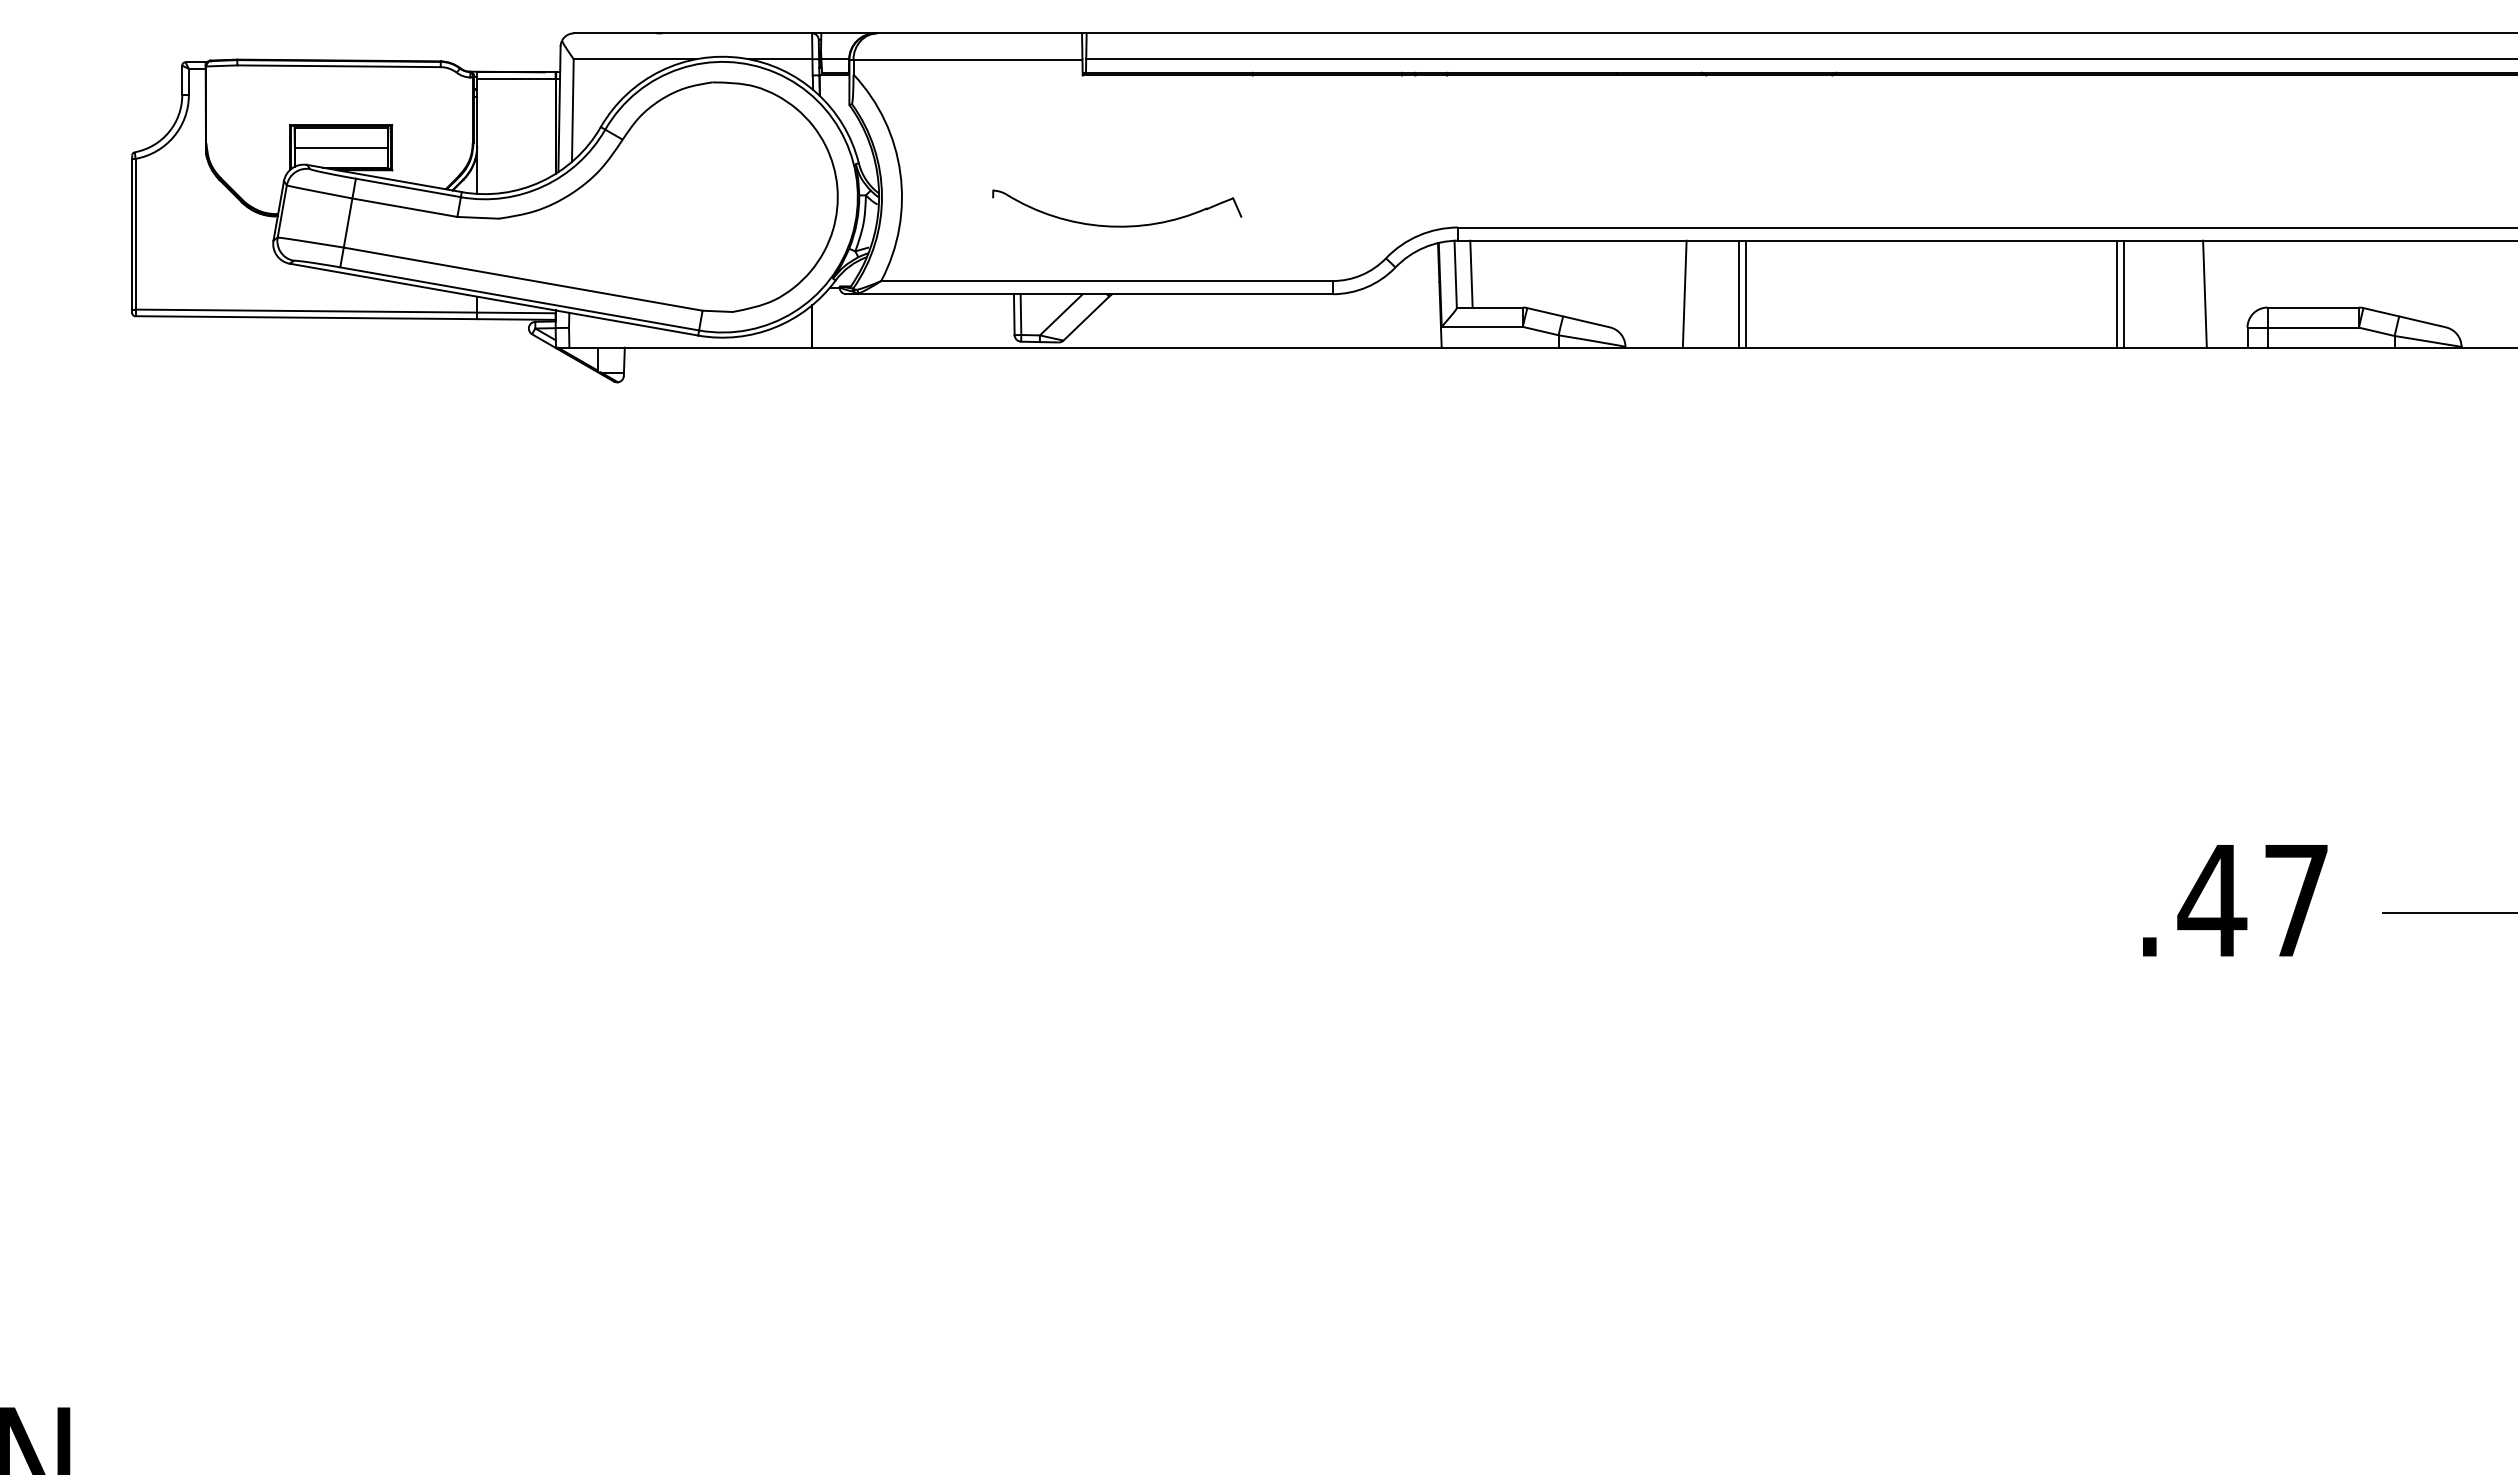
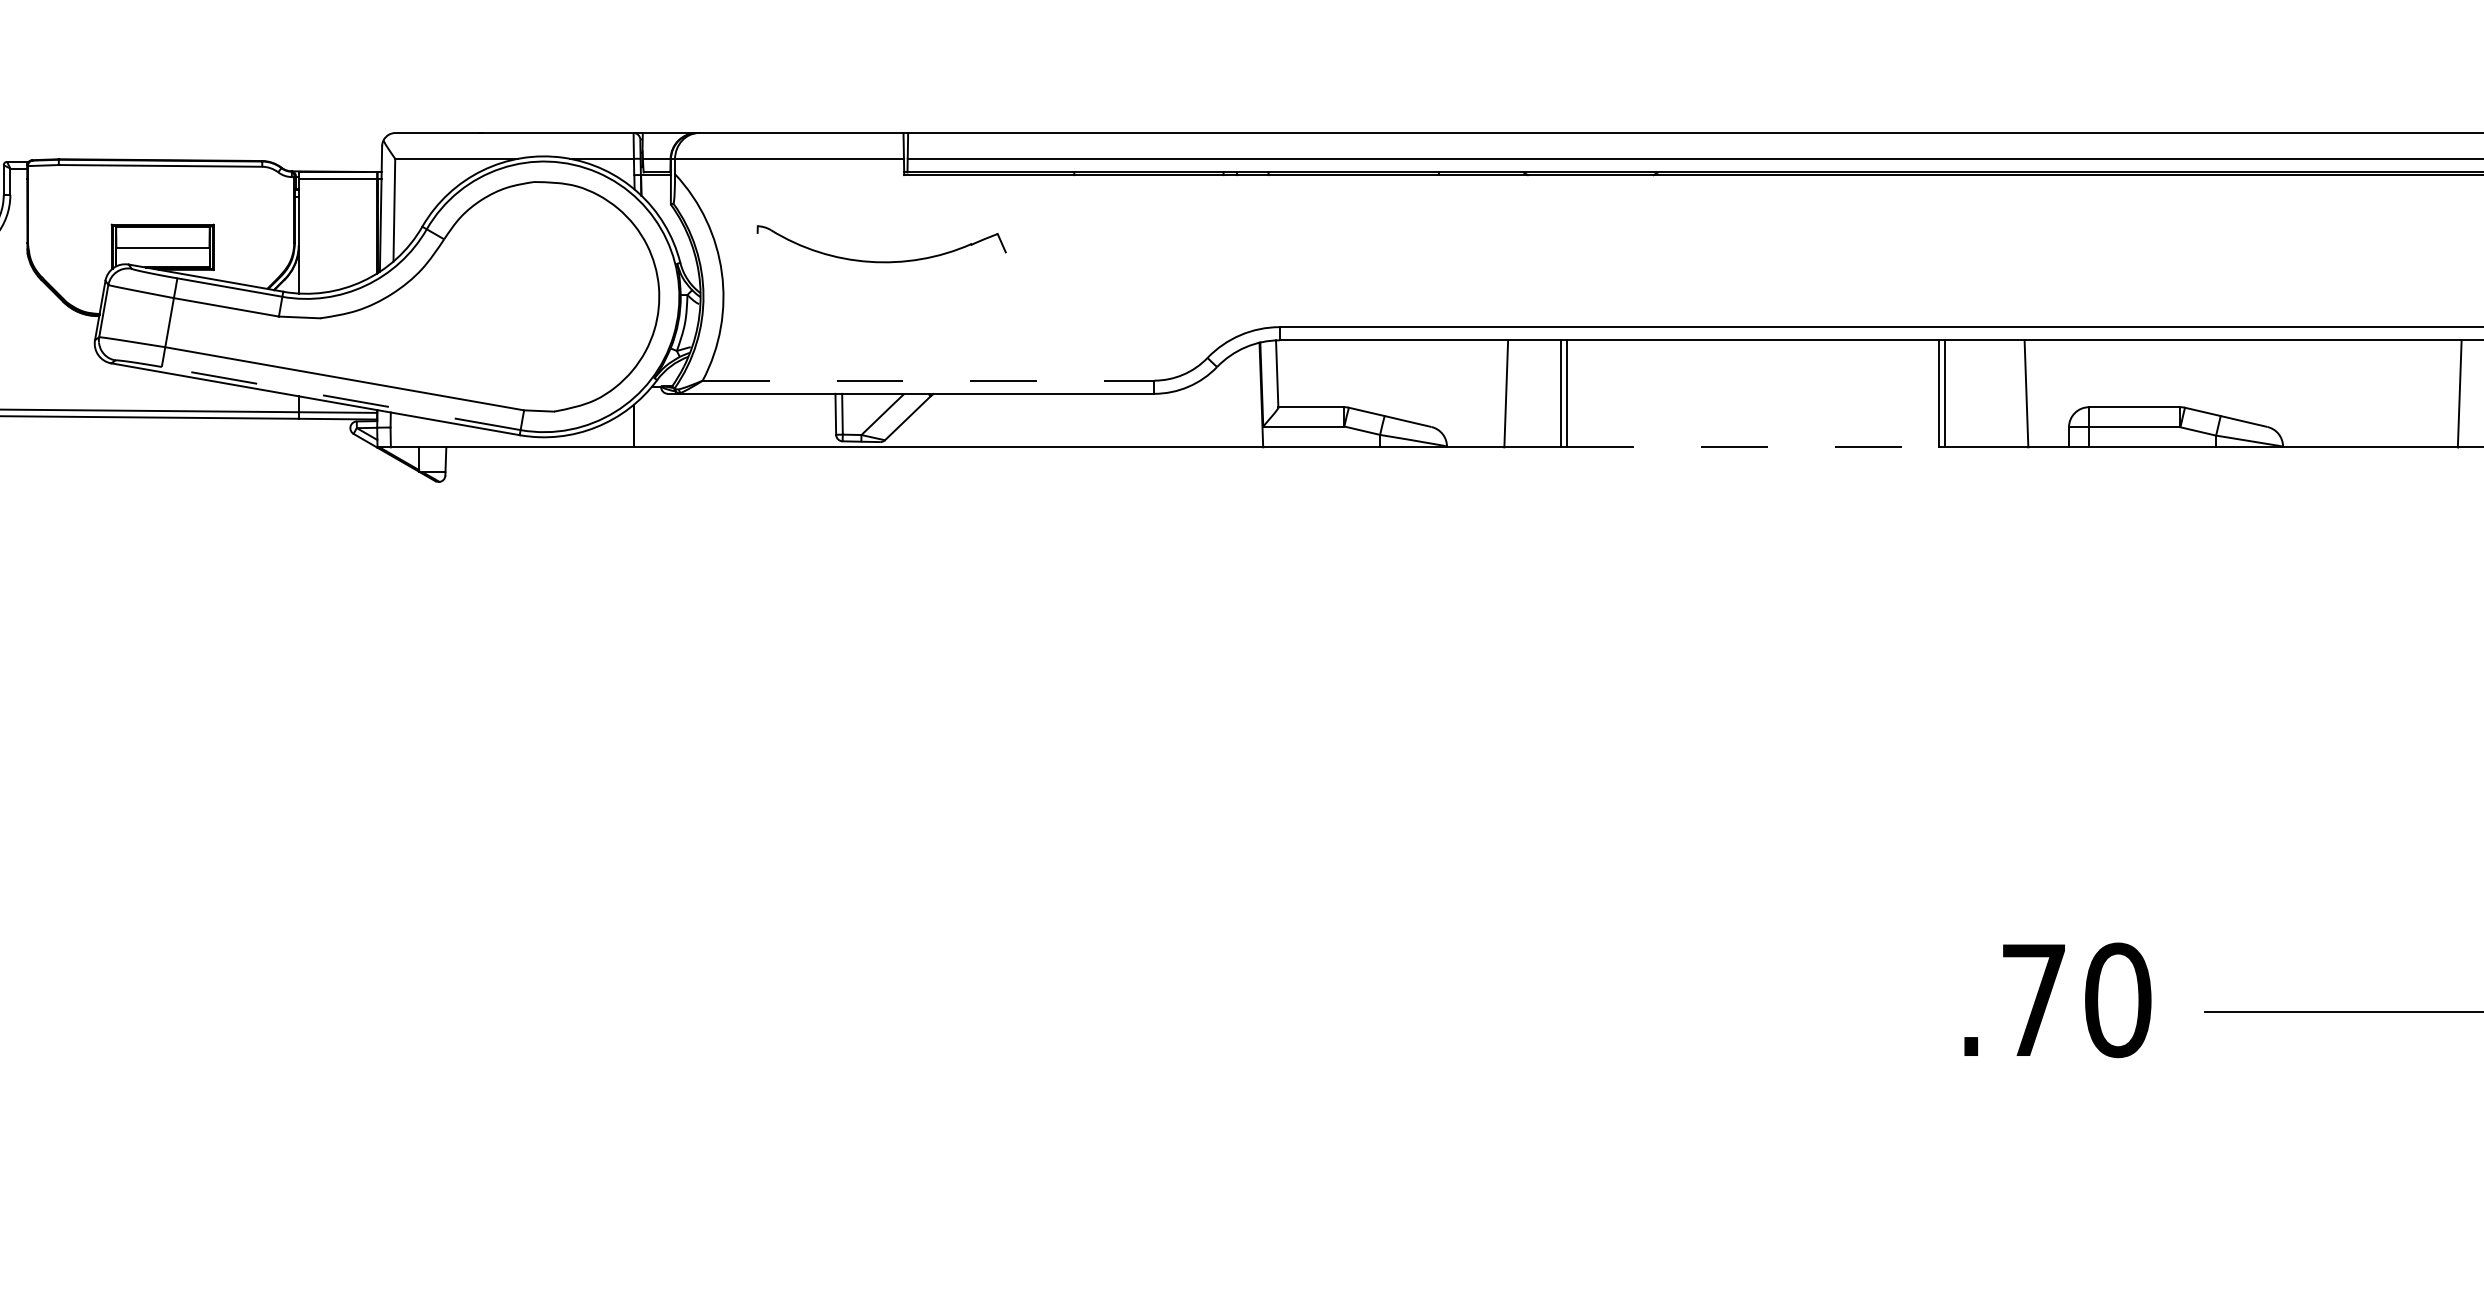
part: (1117, 225) -> (882, 261), moved
line: (1471, 273) -> (1293, 373), removed
line: (1107, 281) -> (929, 381), solid -> dashed
line: (519, 298) -> (341, 398), solid -> dashed
line: (1931, 347) -> (1753, 447), solid -> dashed
text: (2253, 900) -> (2075, 1000), .47 -> .70

